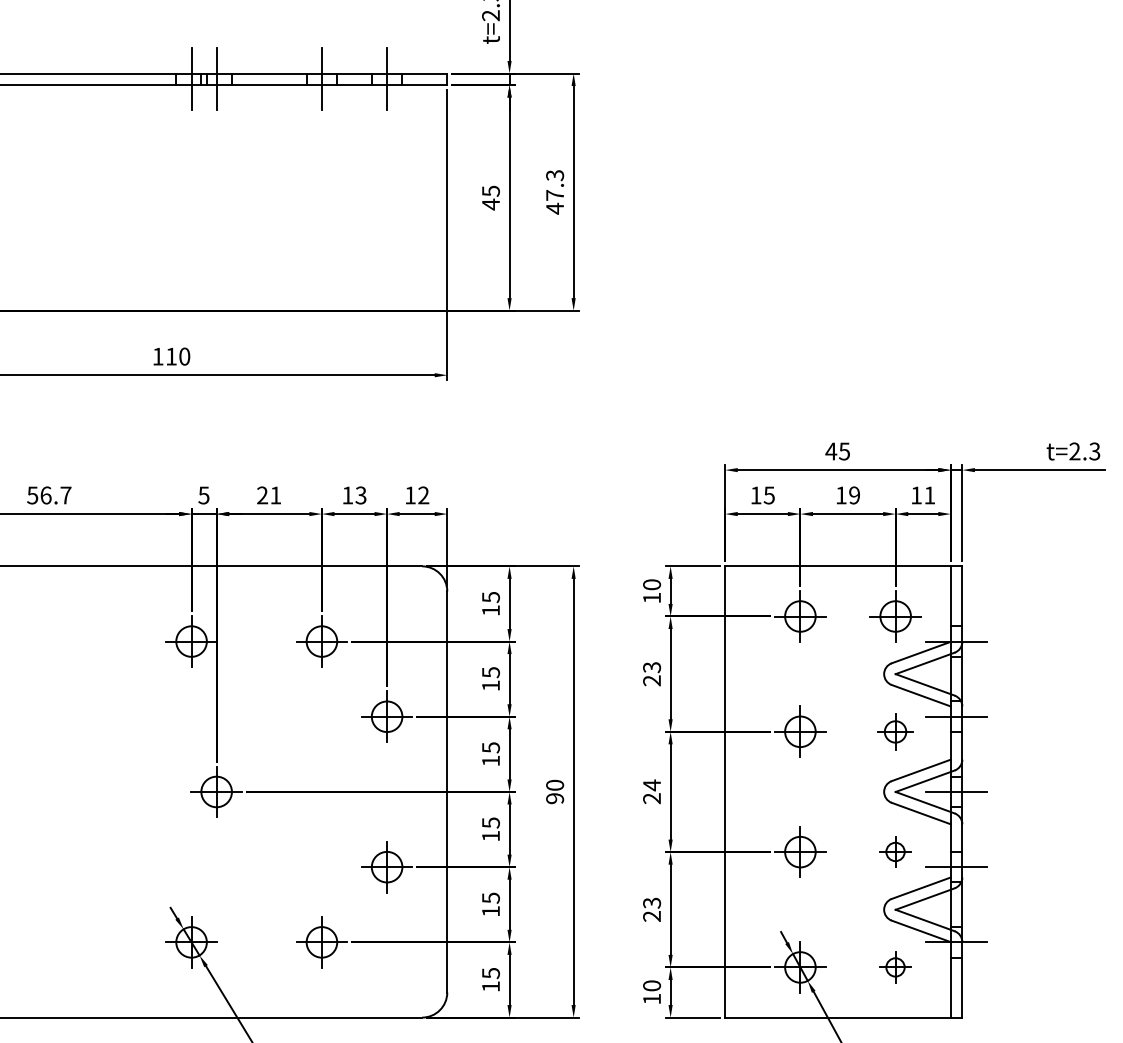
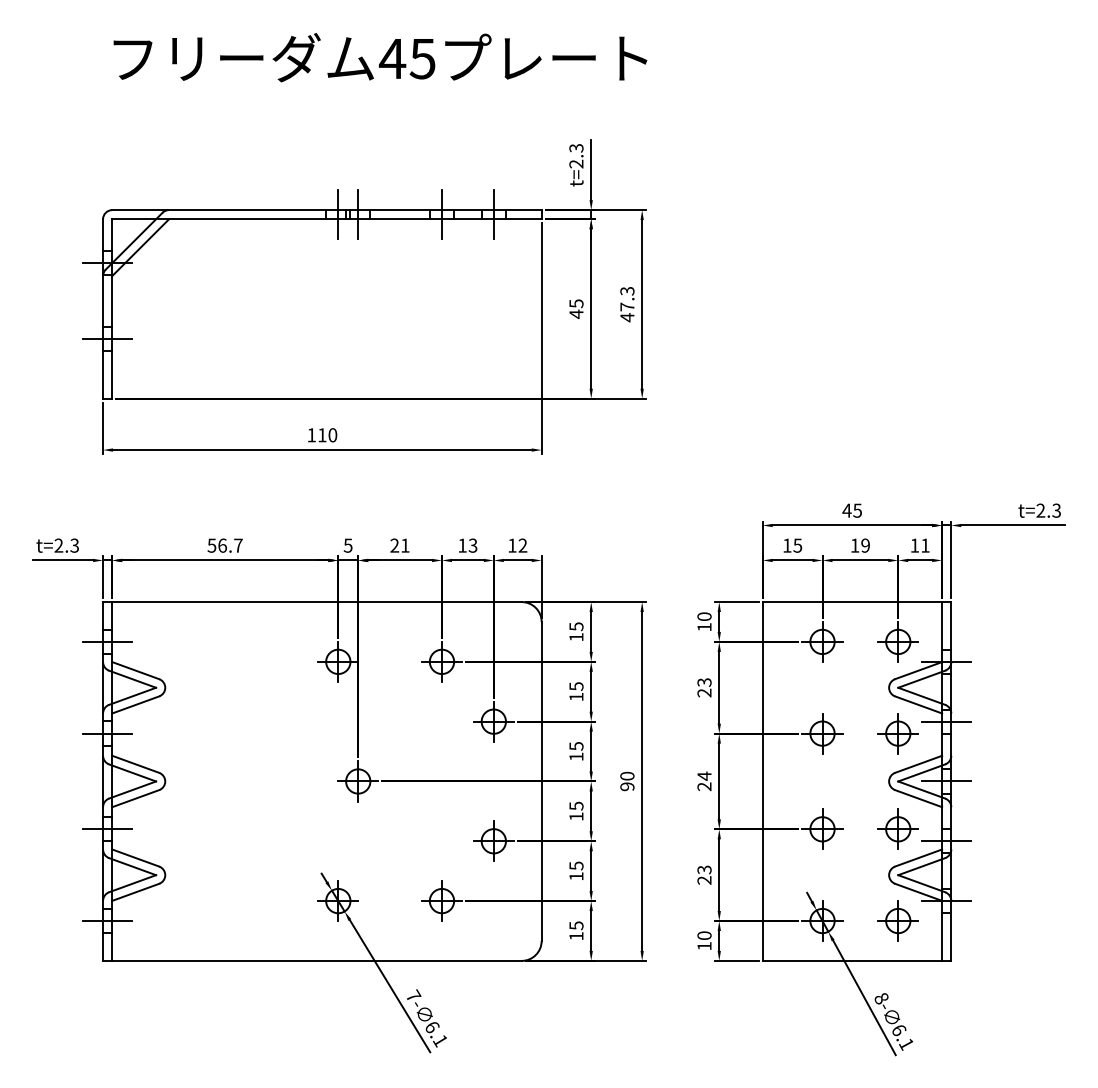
part: (894, 731) -> (897, 733), size x1.43
part: (894, 851) -> (897, 828), size x1.67
part: (894, 966) -> (897, 920), size x1.67

